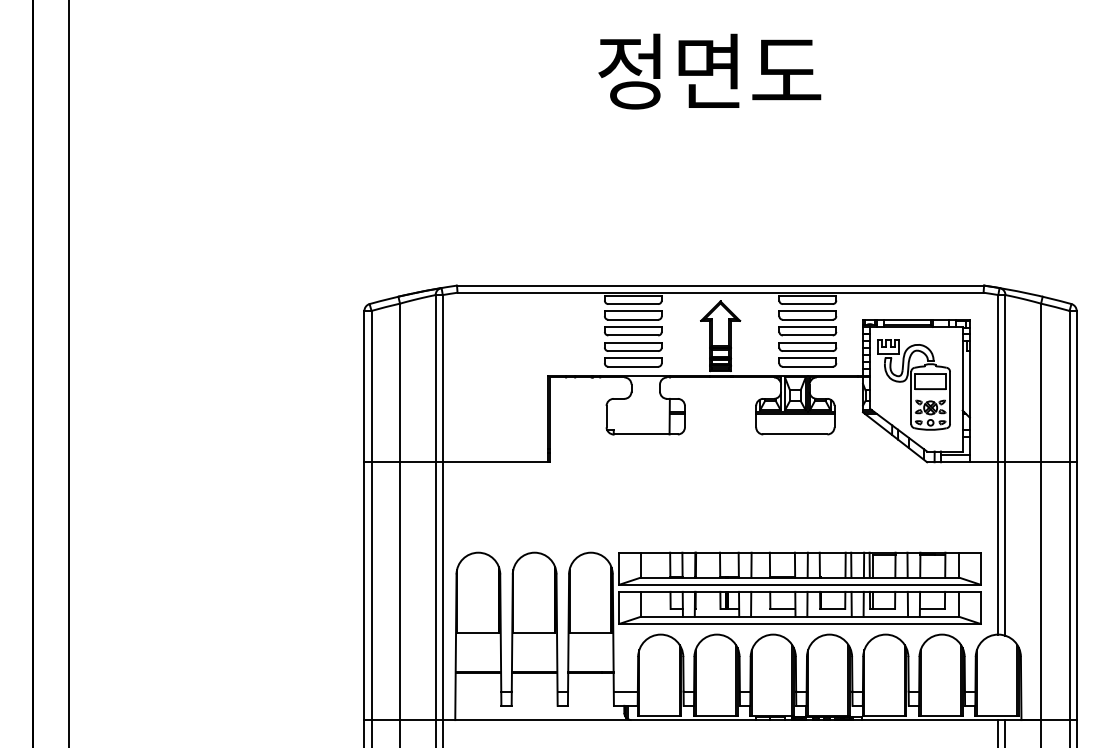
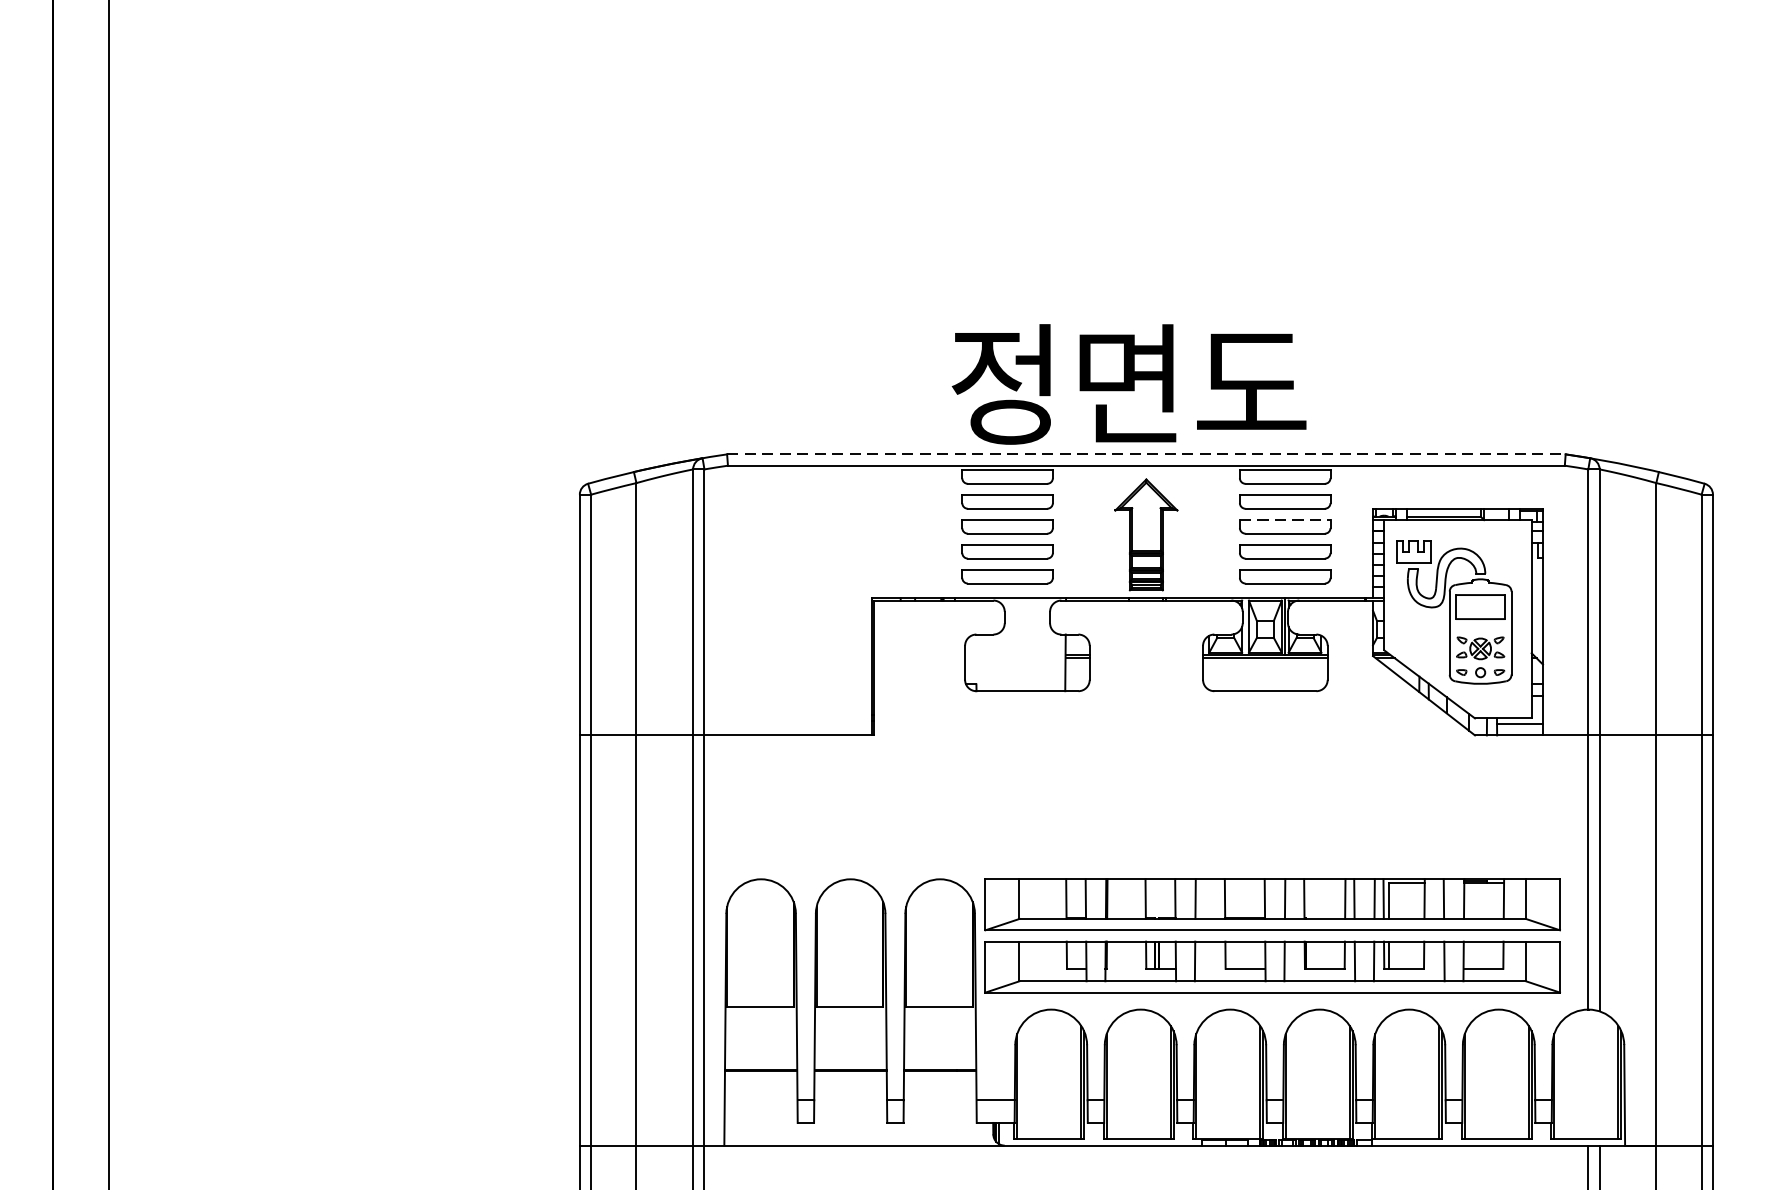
text: (709, 71) -> (1128, 384), moved
line: (720, 285) -> (1146, 454), solid -> dashed
line: (808, 326) -> (1286, 519), solid -> dashed

